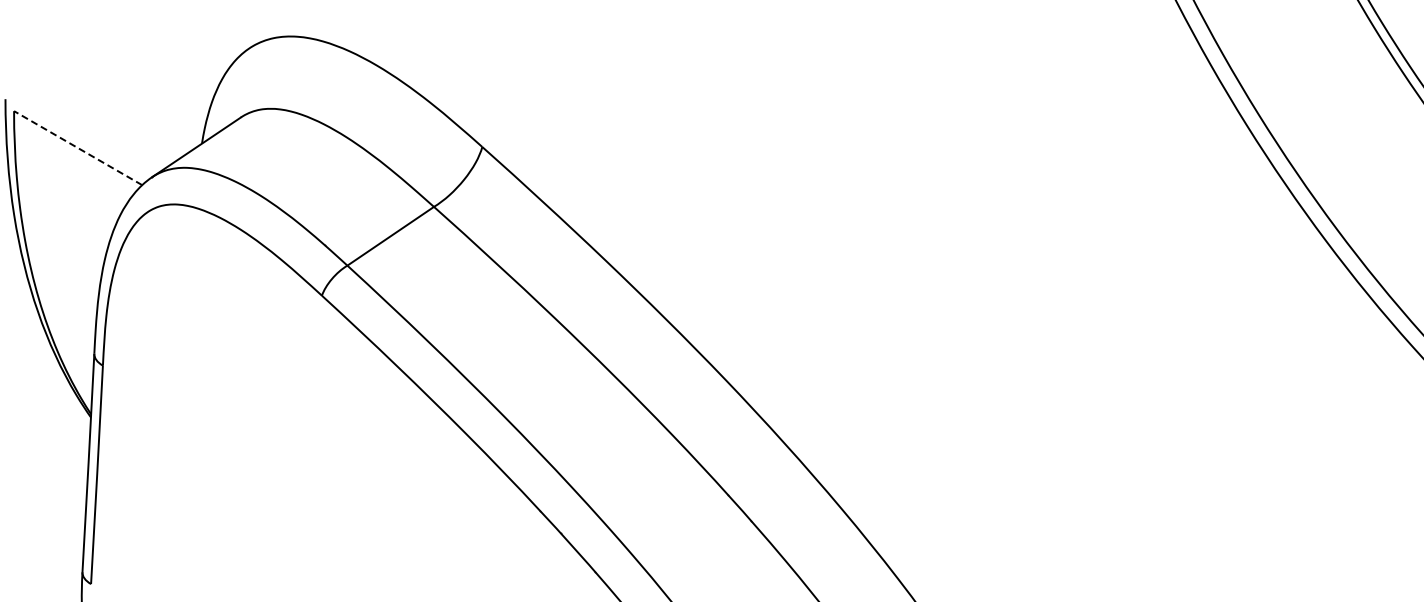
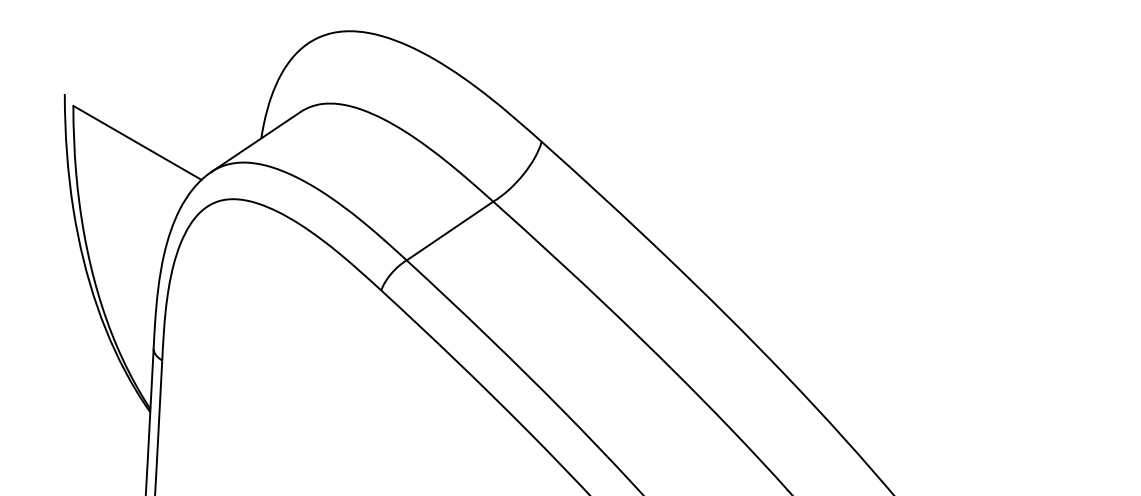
line: (78, 148) -> (137, 143), dashed -> solid

